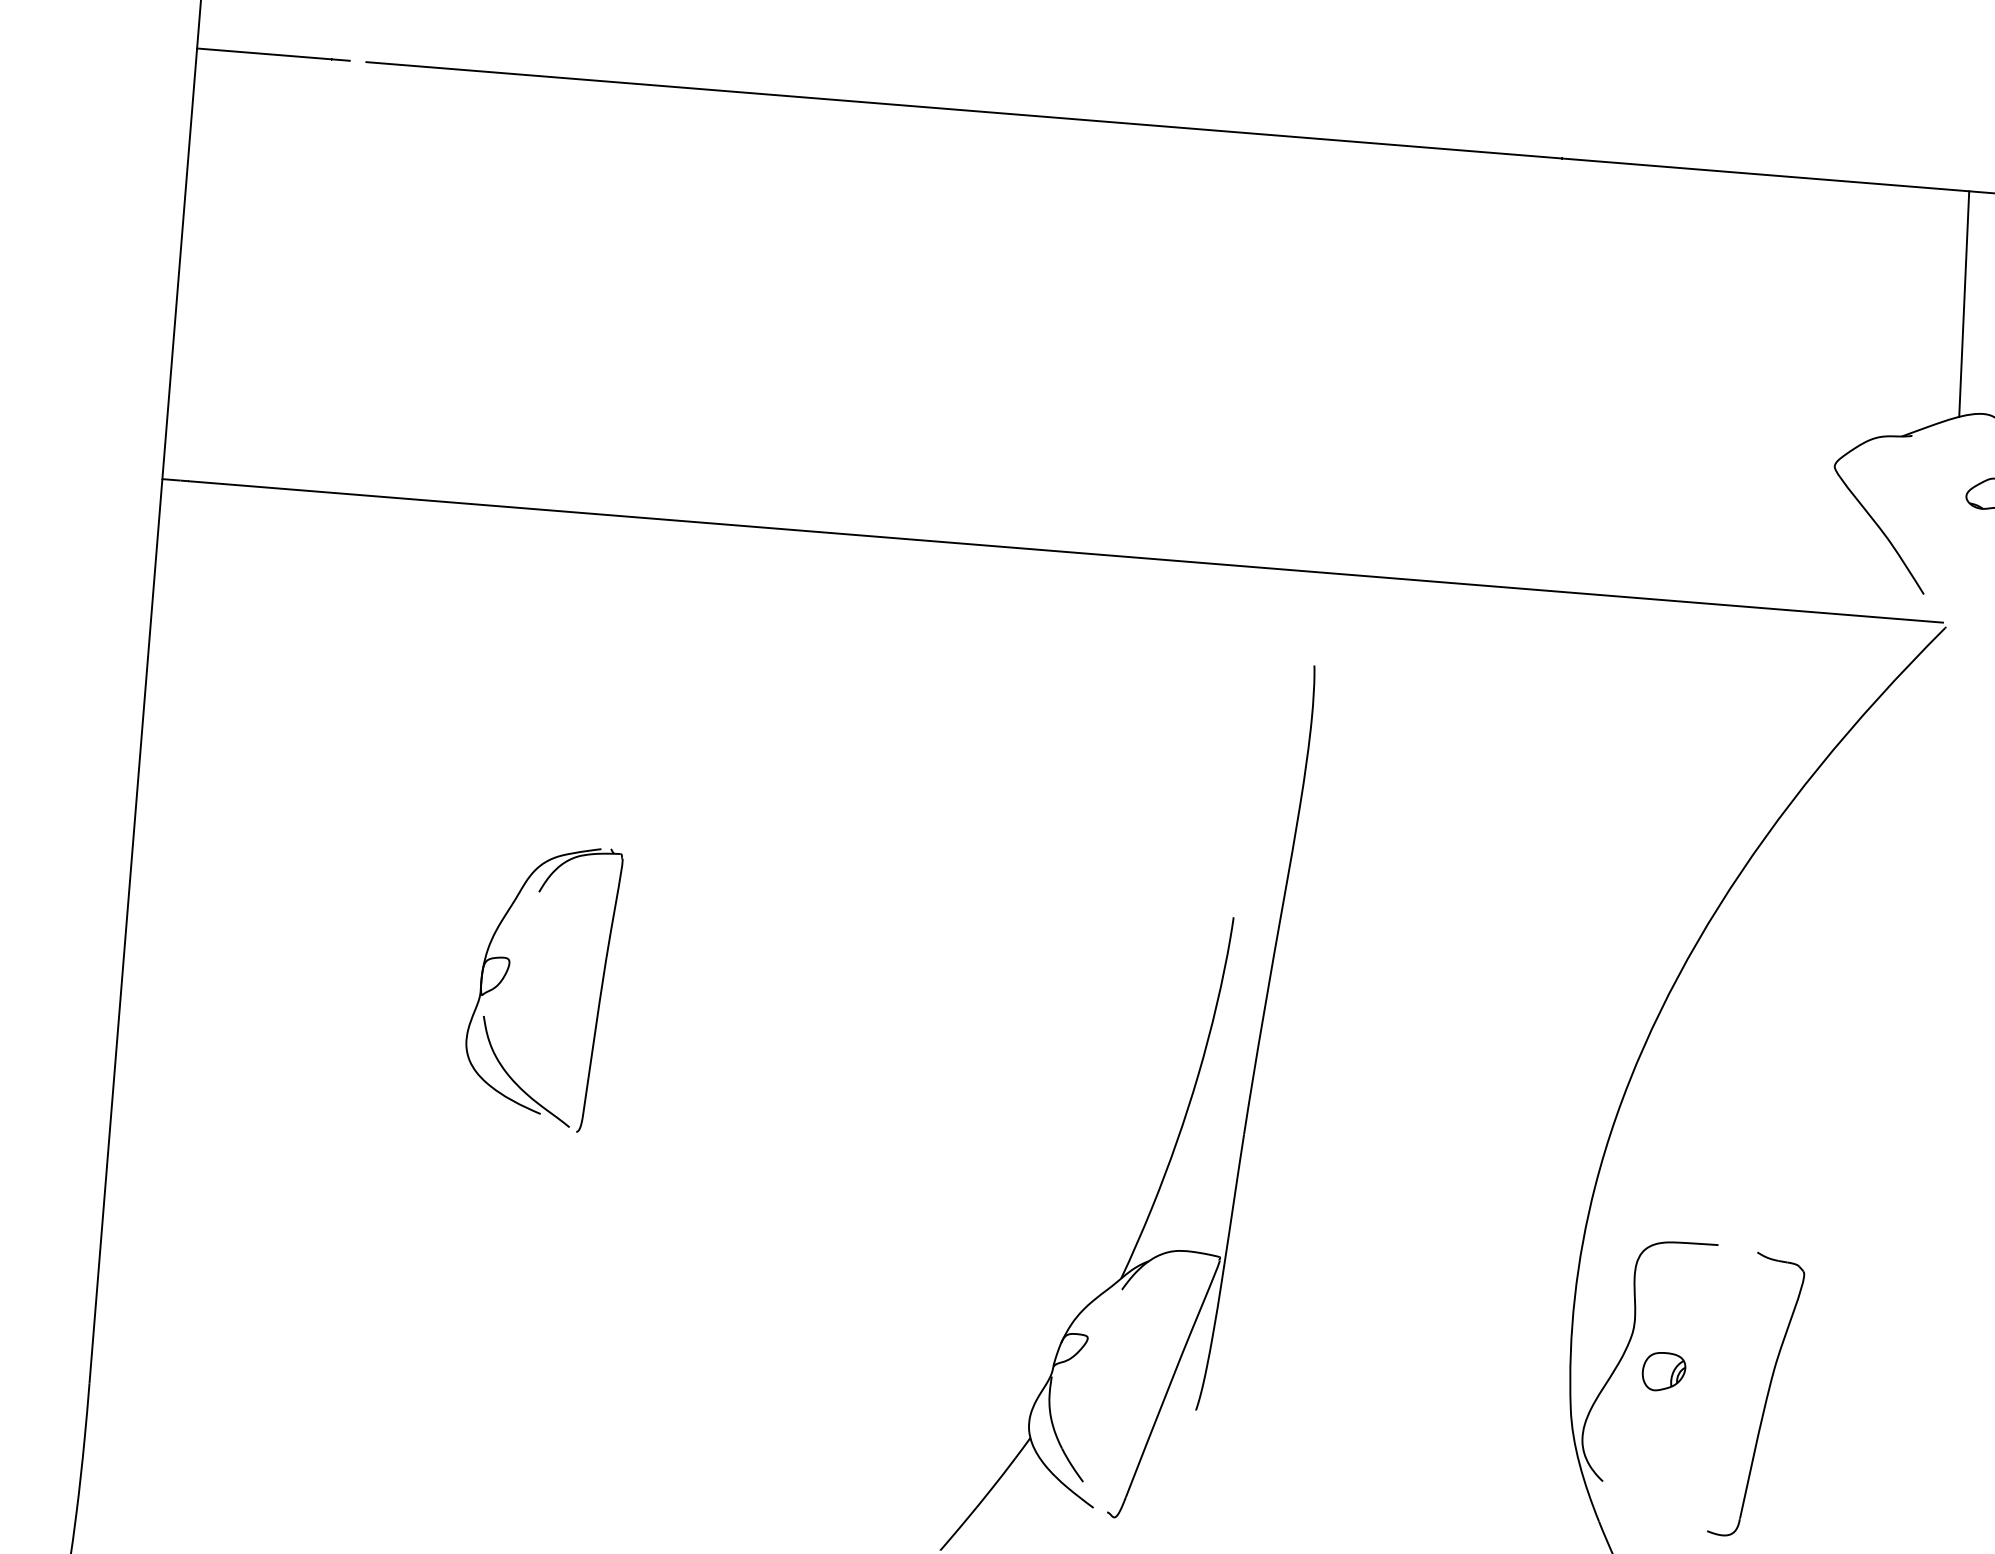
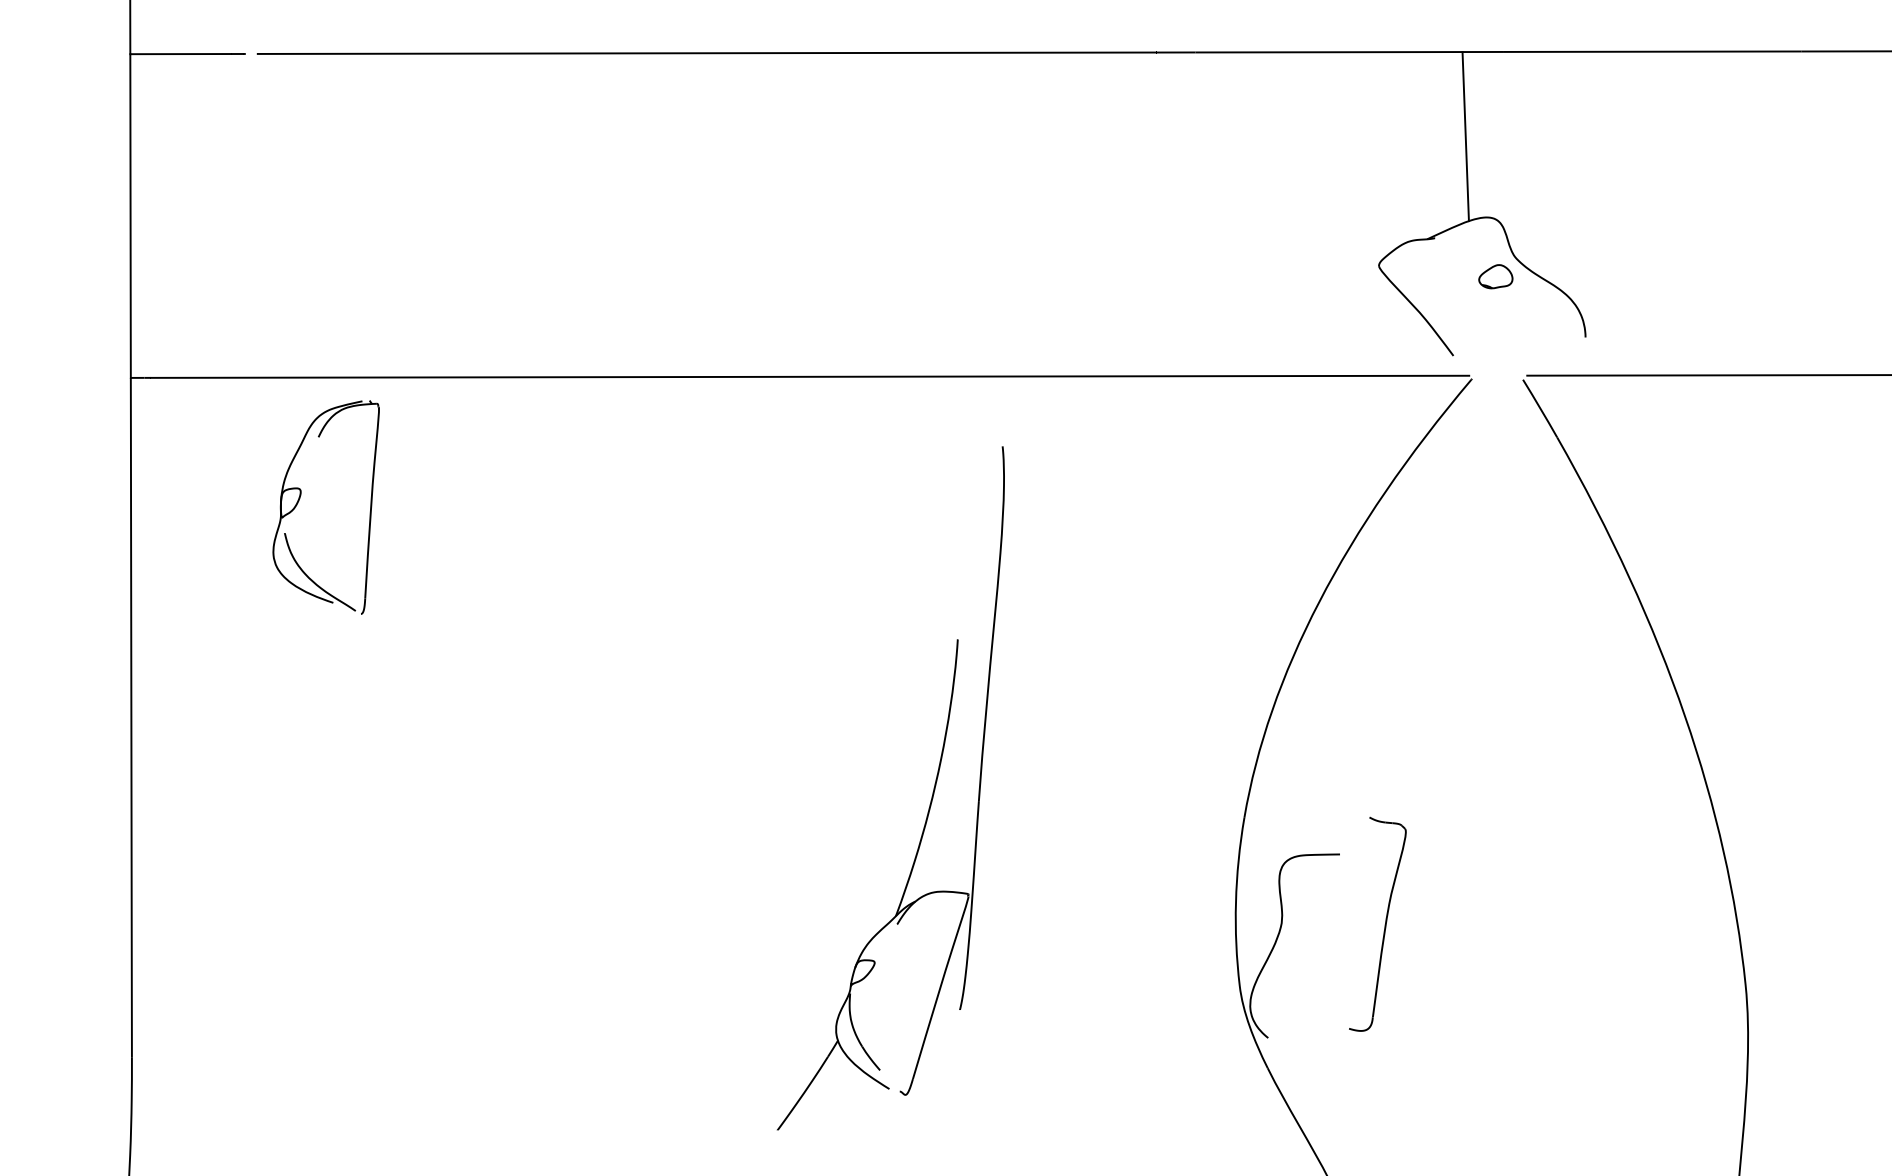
part: (508, 971) -> (300, 498), moved
part: (1663, 1371) -> (1306, 952), removed
part: (1765, 1396) -> (1384, 924), moved

